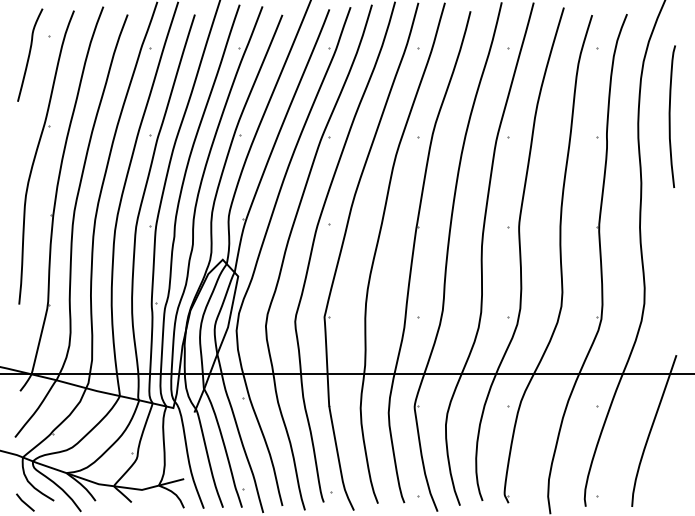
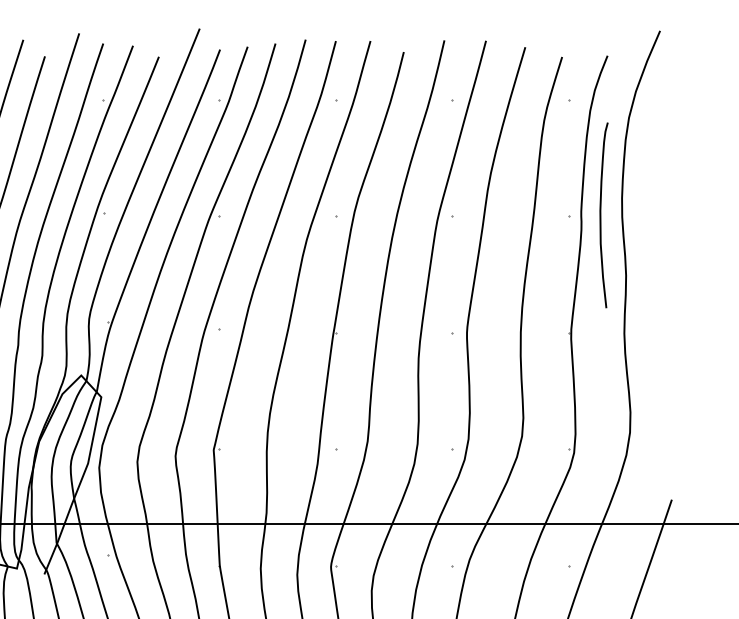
curve: (670, 116) -> (601, 215), moved

